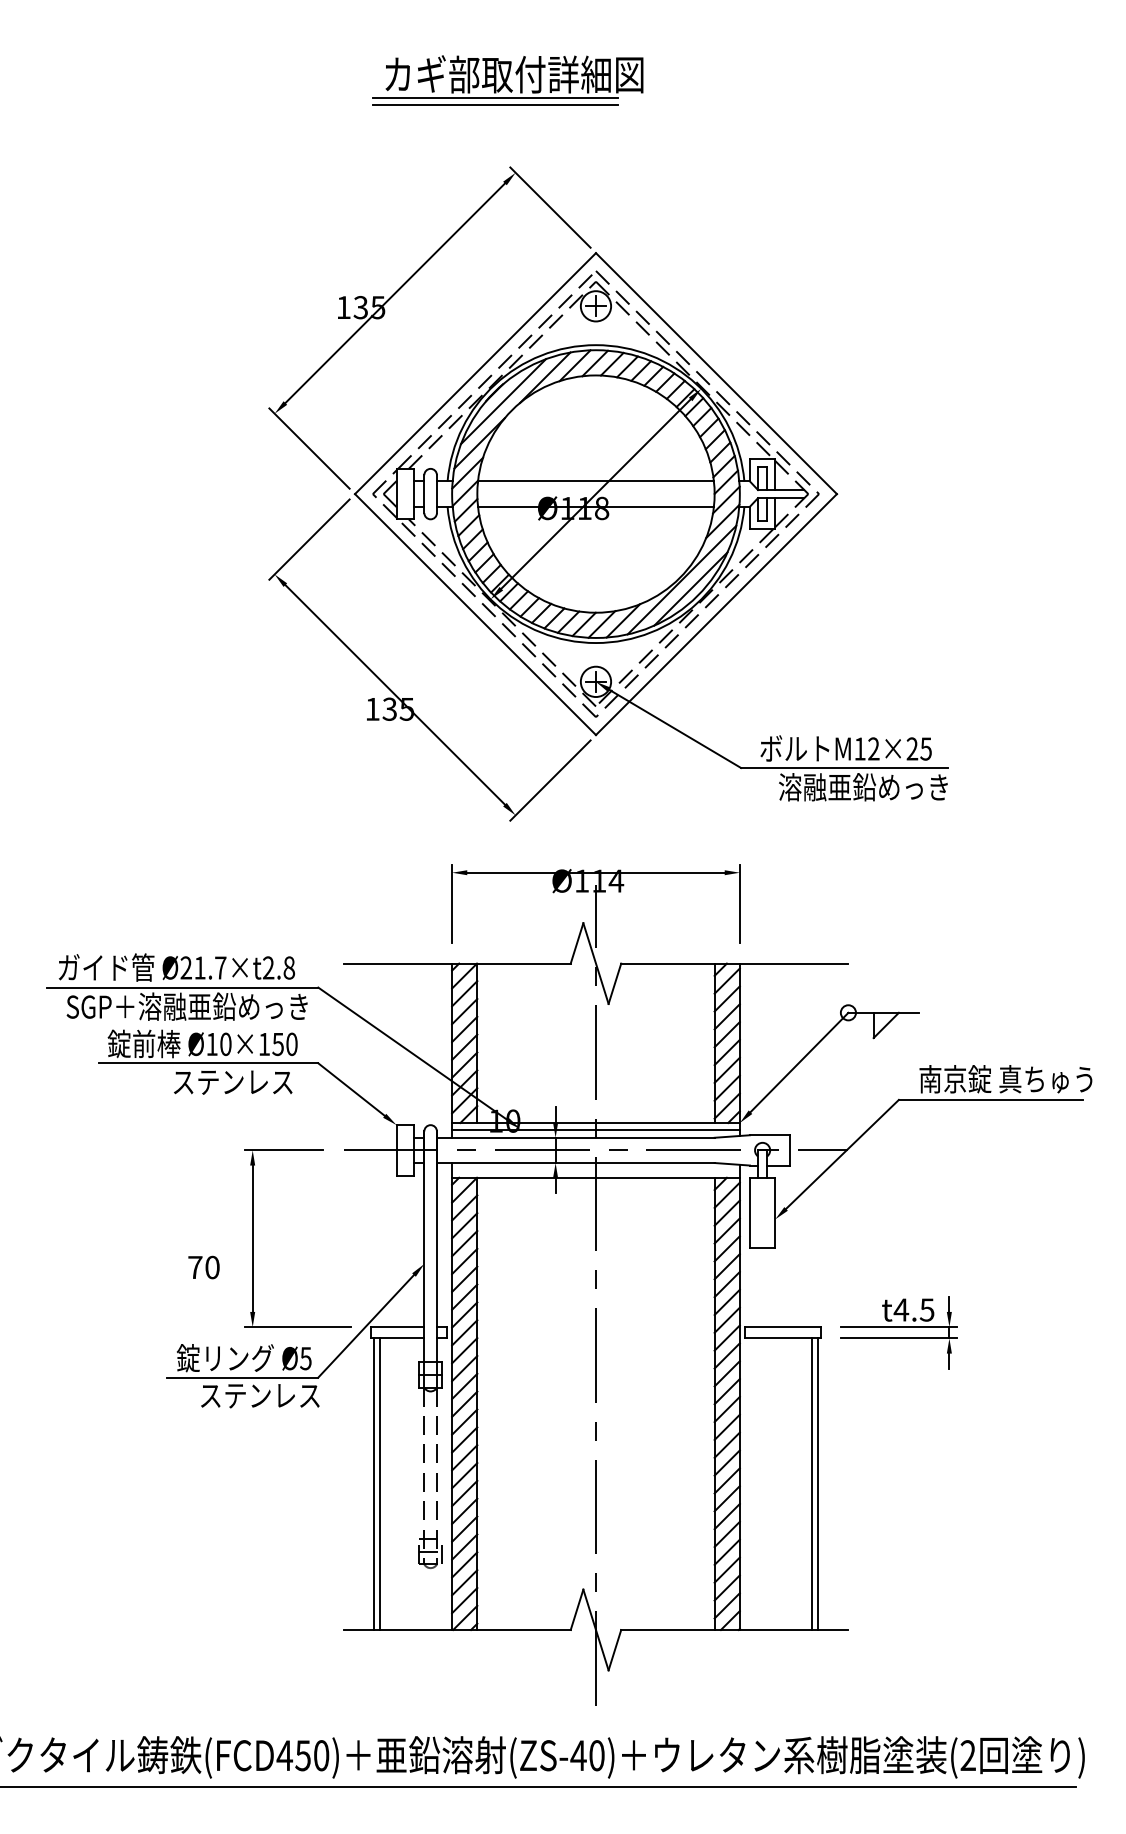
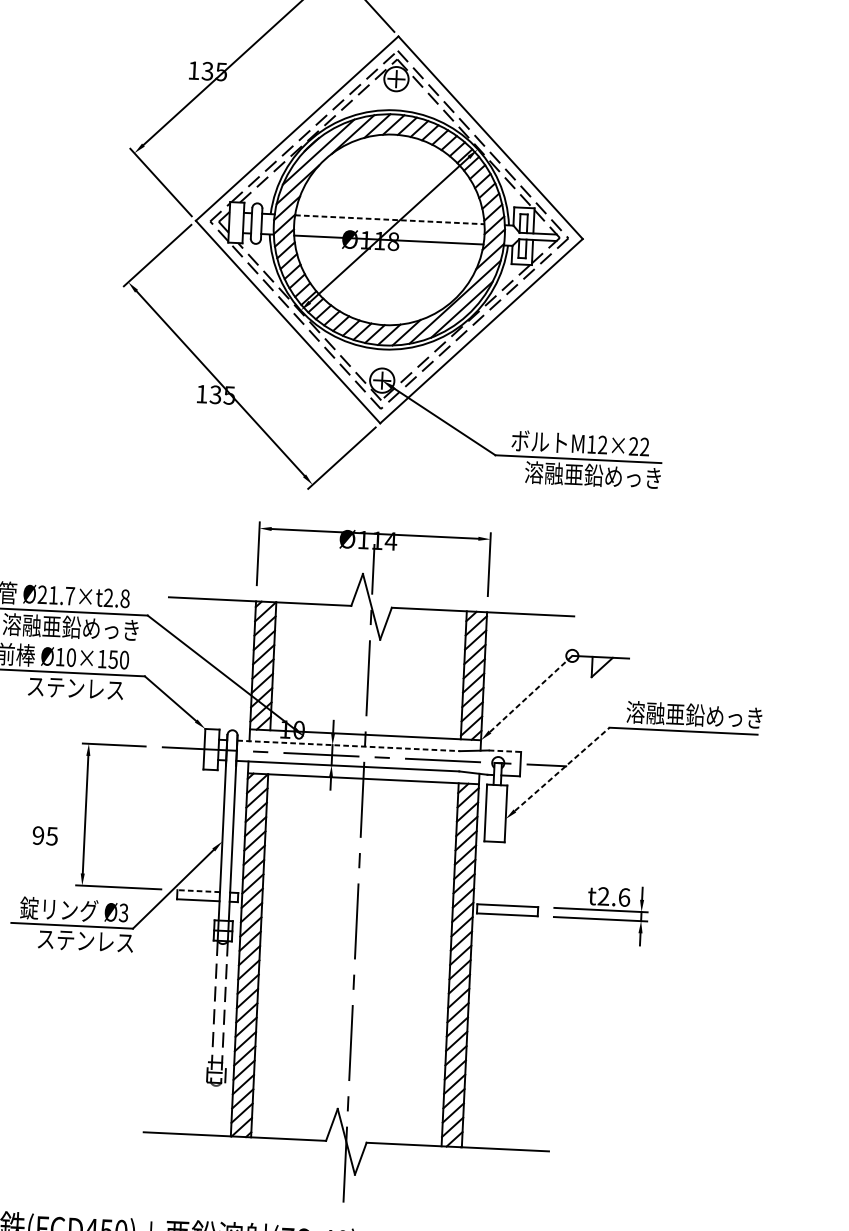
line: (595, 481) -> (389, 219), solid -> dashed
text: (925, 748) -> (644, 446), M12×25 -> M12×22
line: (799, 1062) -> (531, 693), solid -> dashed
text: (1005, 1079) -> (695, 715), 南京錠 真ちゅう -> 溶融亜鉛めっき
line: (595, 1130) -> (364, 740), removed
line: (770, 1135) -> (505, 751), solid -> dashed
line: (575, 1137) -> (348, 745), solid -> dashed
line: (842, 1154) -> (562, 769), solid -> dashed
text: (203, 1267) -> (44, 835), 70 -> 95
text: (913, 1309) -> (613, 896), t4.5 -> t2.6
line: (397, 1327) -> (198, 891), solid -> dashed
text: (305, 1357) -> (123, 912), Ø5 -> Ø3
line: (373, 1484) -> (173, 1016), removed
line: (380, 1484) -> (178, 1016), removed
line: (811, 1484) -> (524, 1033), removed
line: (818, 1484) -> (530, 1033), removed

